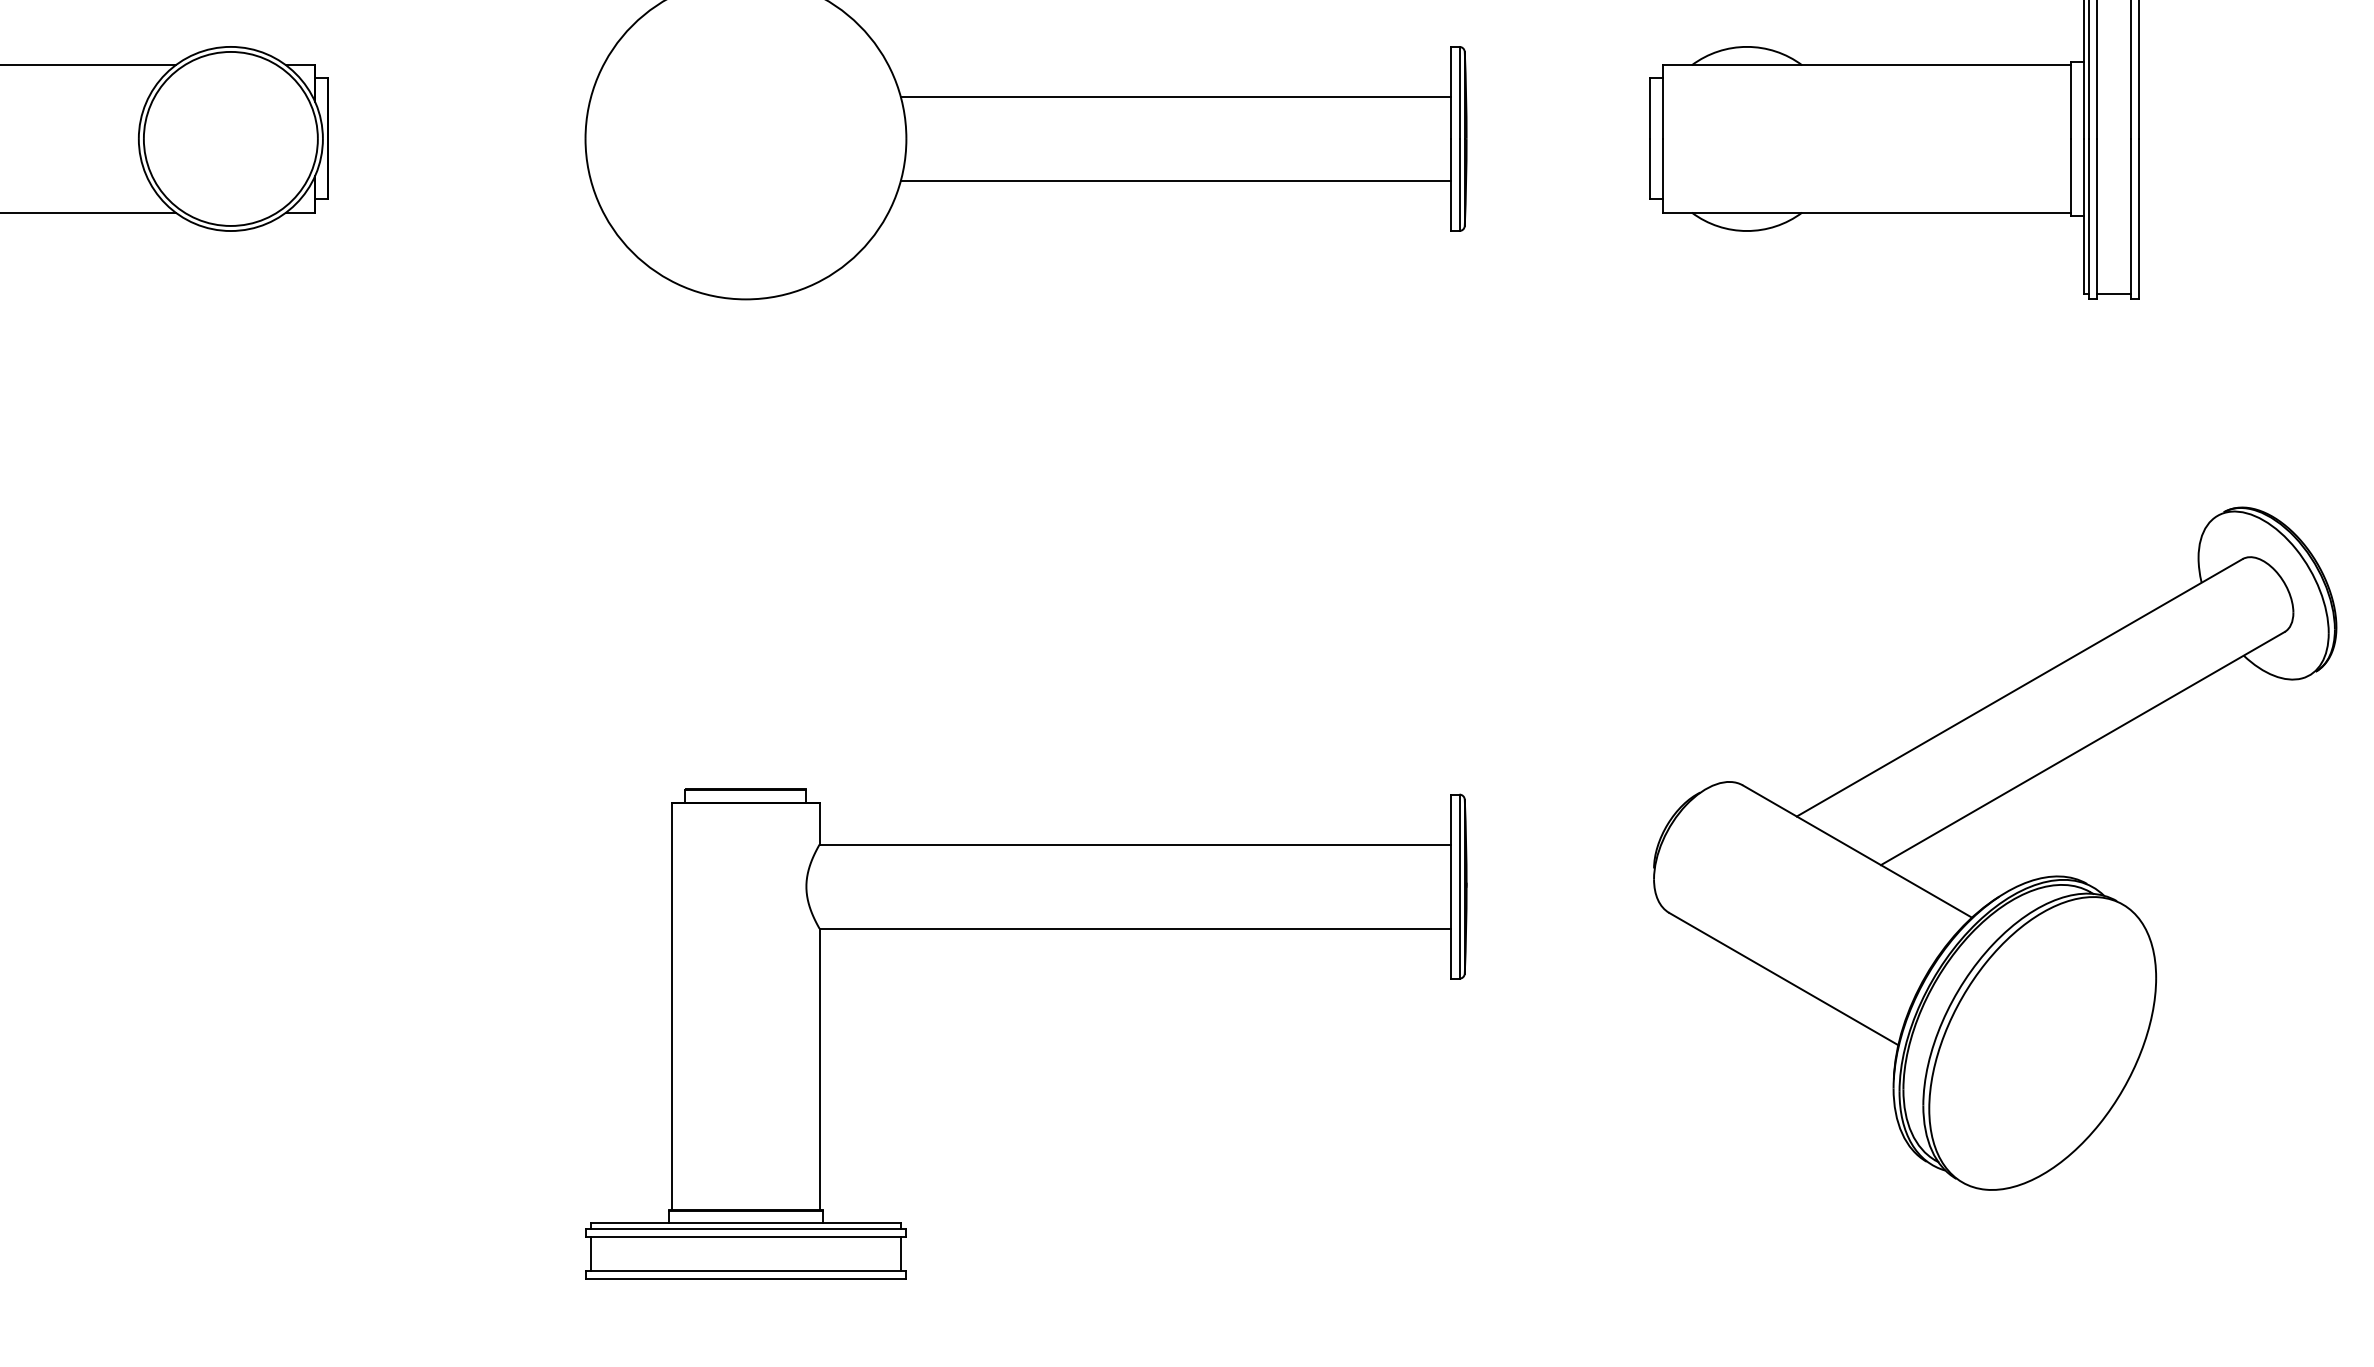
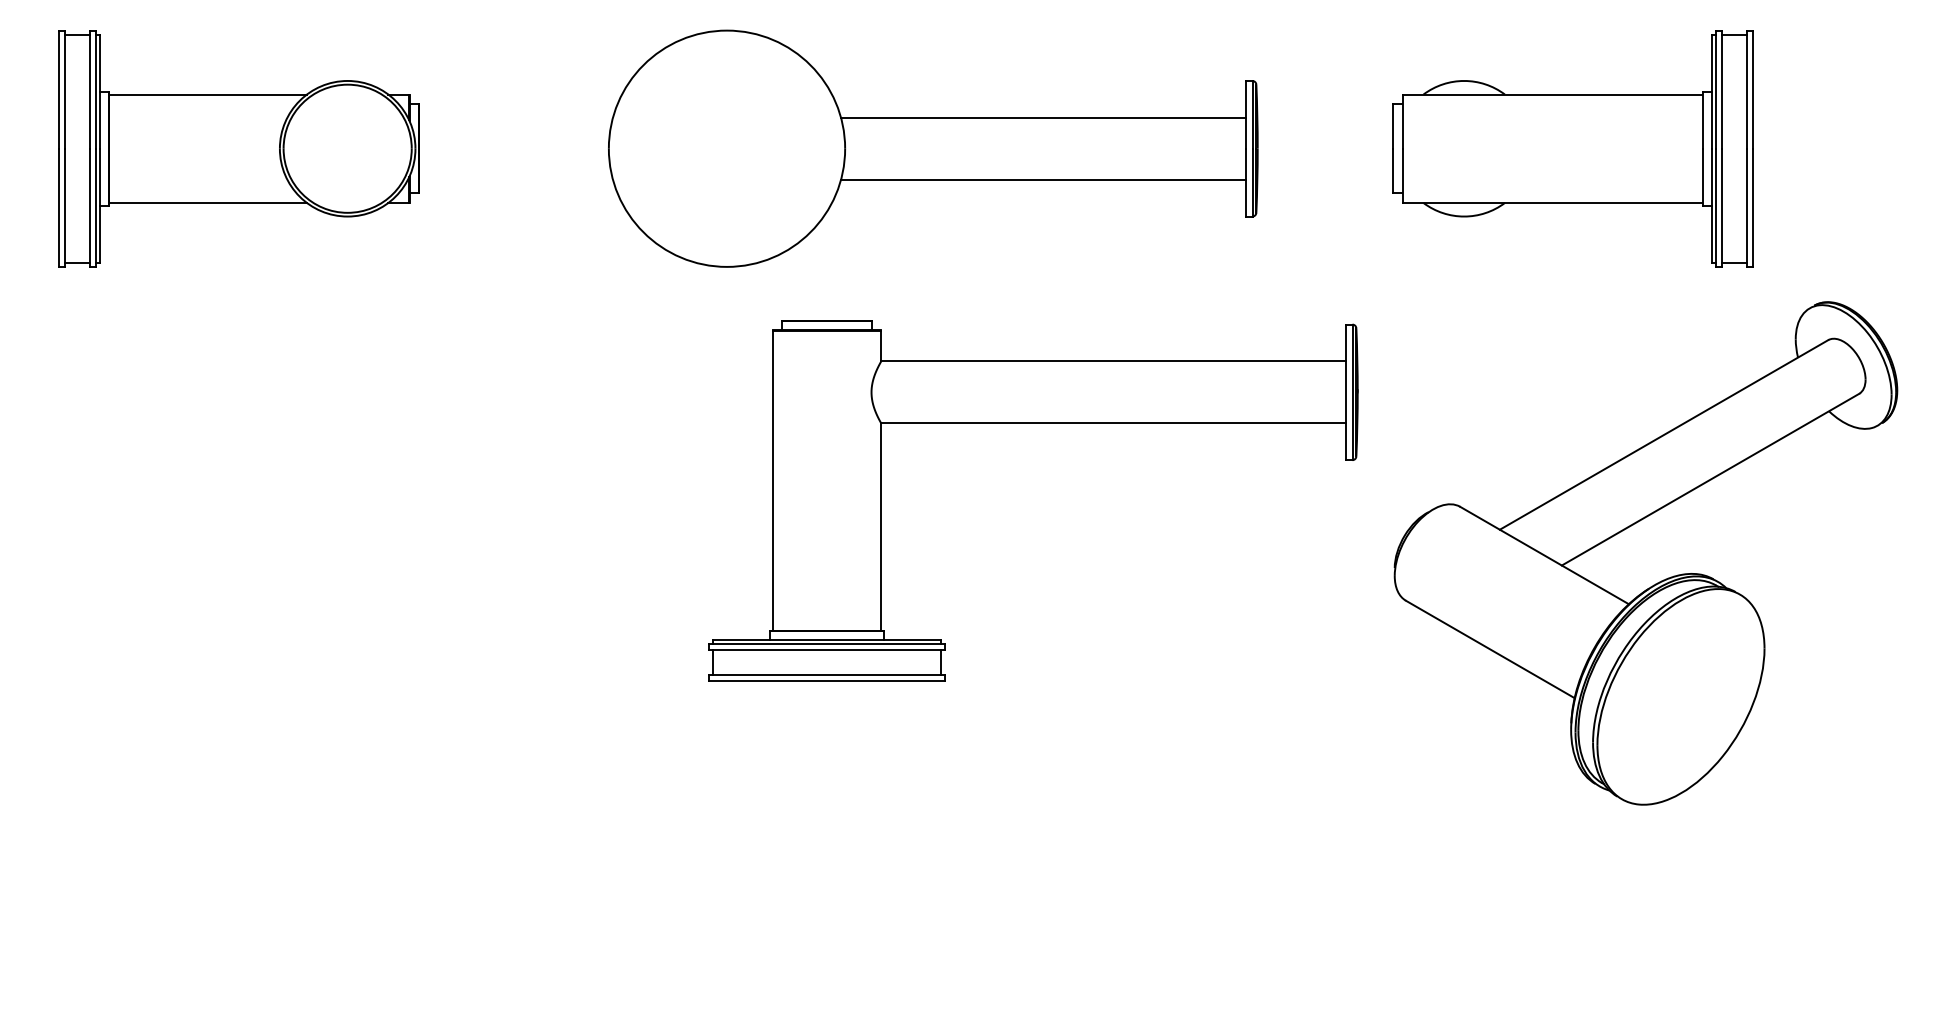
part: (1971, 814) -> (1628, 528), moved
part: (1026, 928) -> (1033, 423), moved

